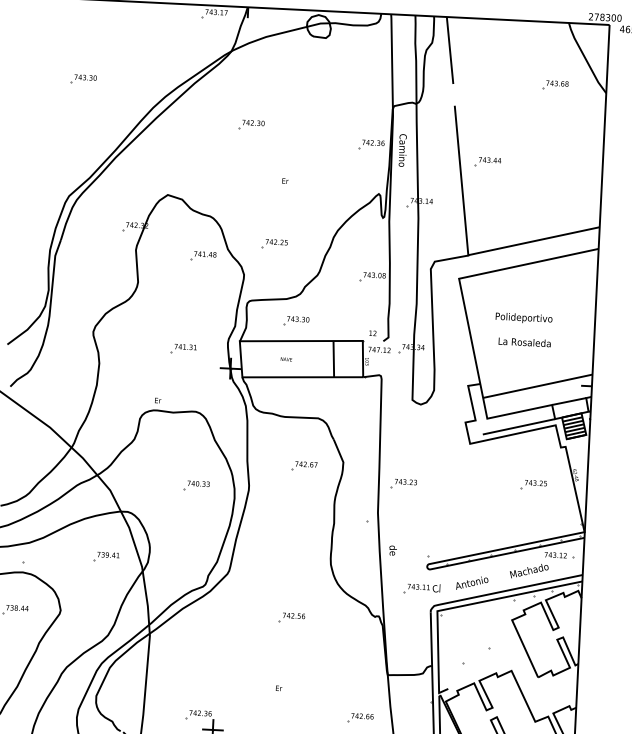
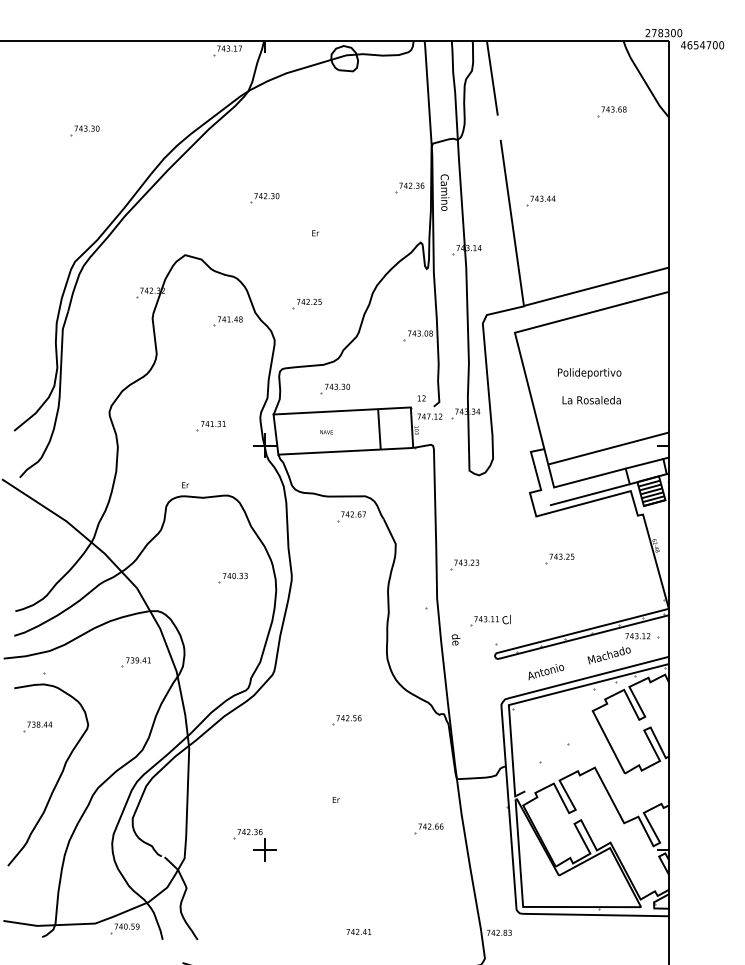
part: (251, 125) -> (264, 198), moved
part: (304, 466) -> (351, 516), moved
part: (533, 484) -> (559, 558), moved
part: (422, 588) -> (490, 620), moved

